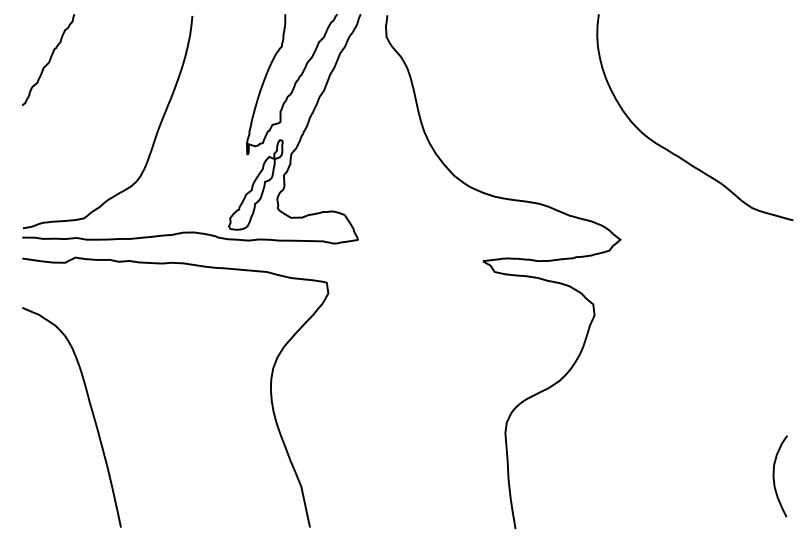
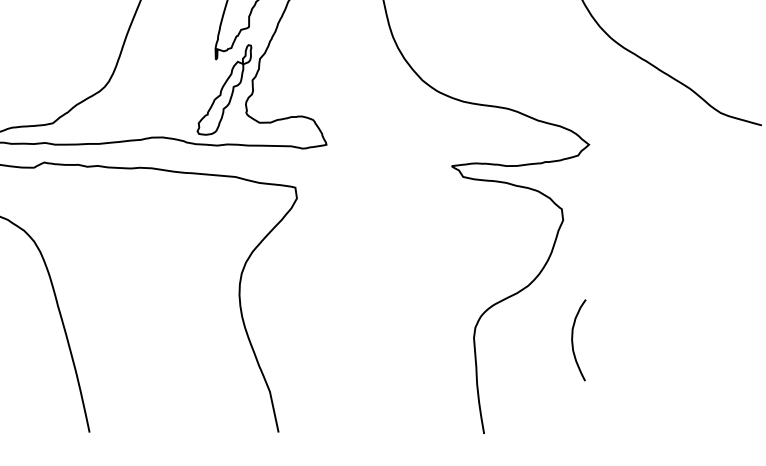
curve: (774, 476) -> (573, 340), moved

